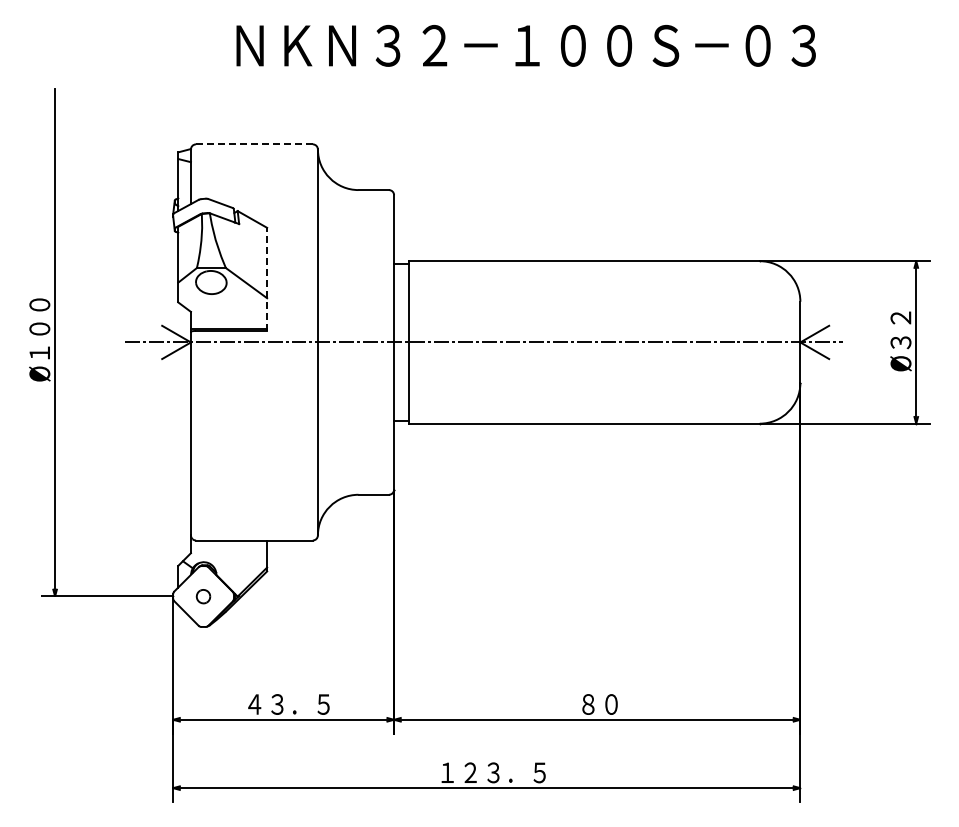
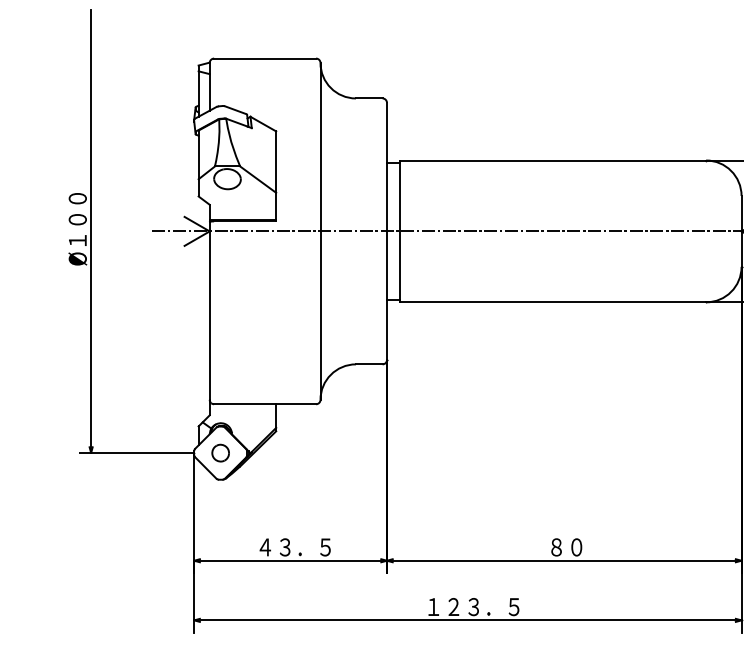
line: (253, 144) -> (264, 58), dashed -> solid
line: (267, 279) -> (276, 176), dashed -> solid
part: (203, 596) -> (220, 453), size x1.43

